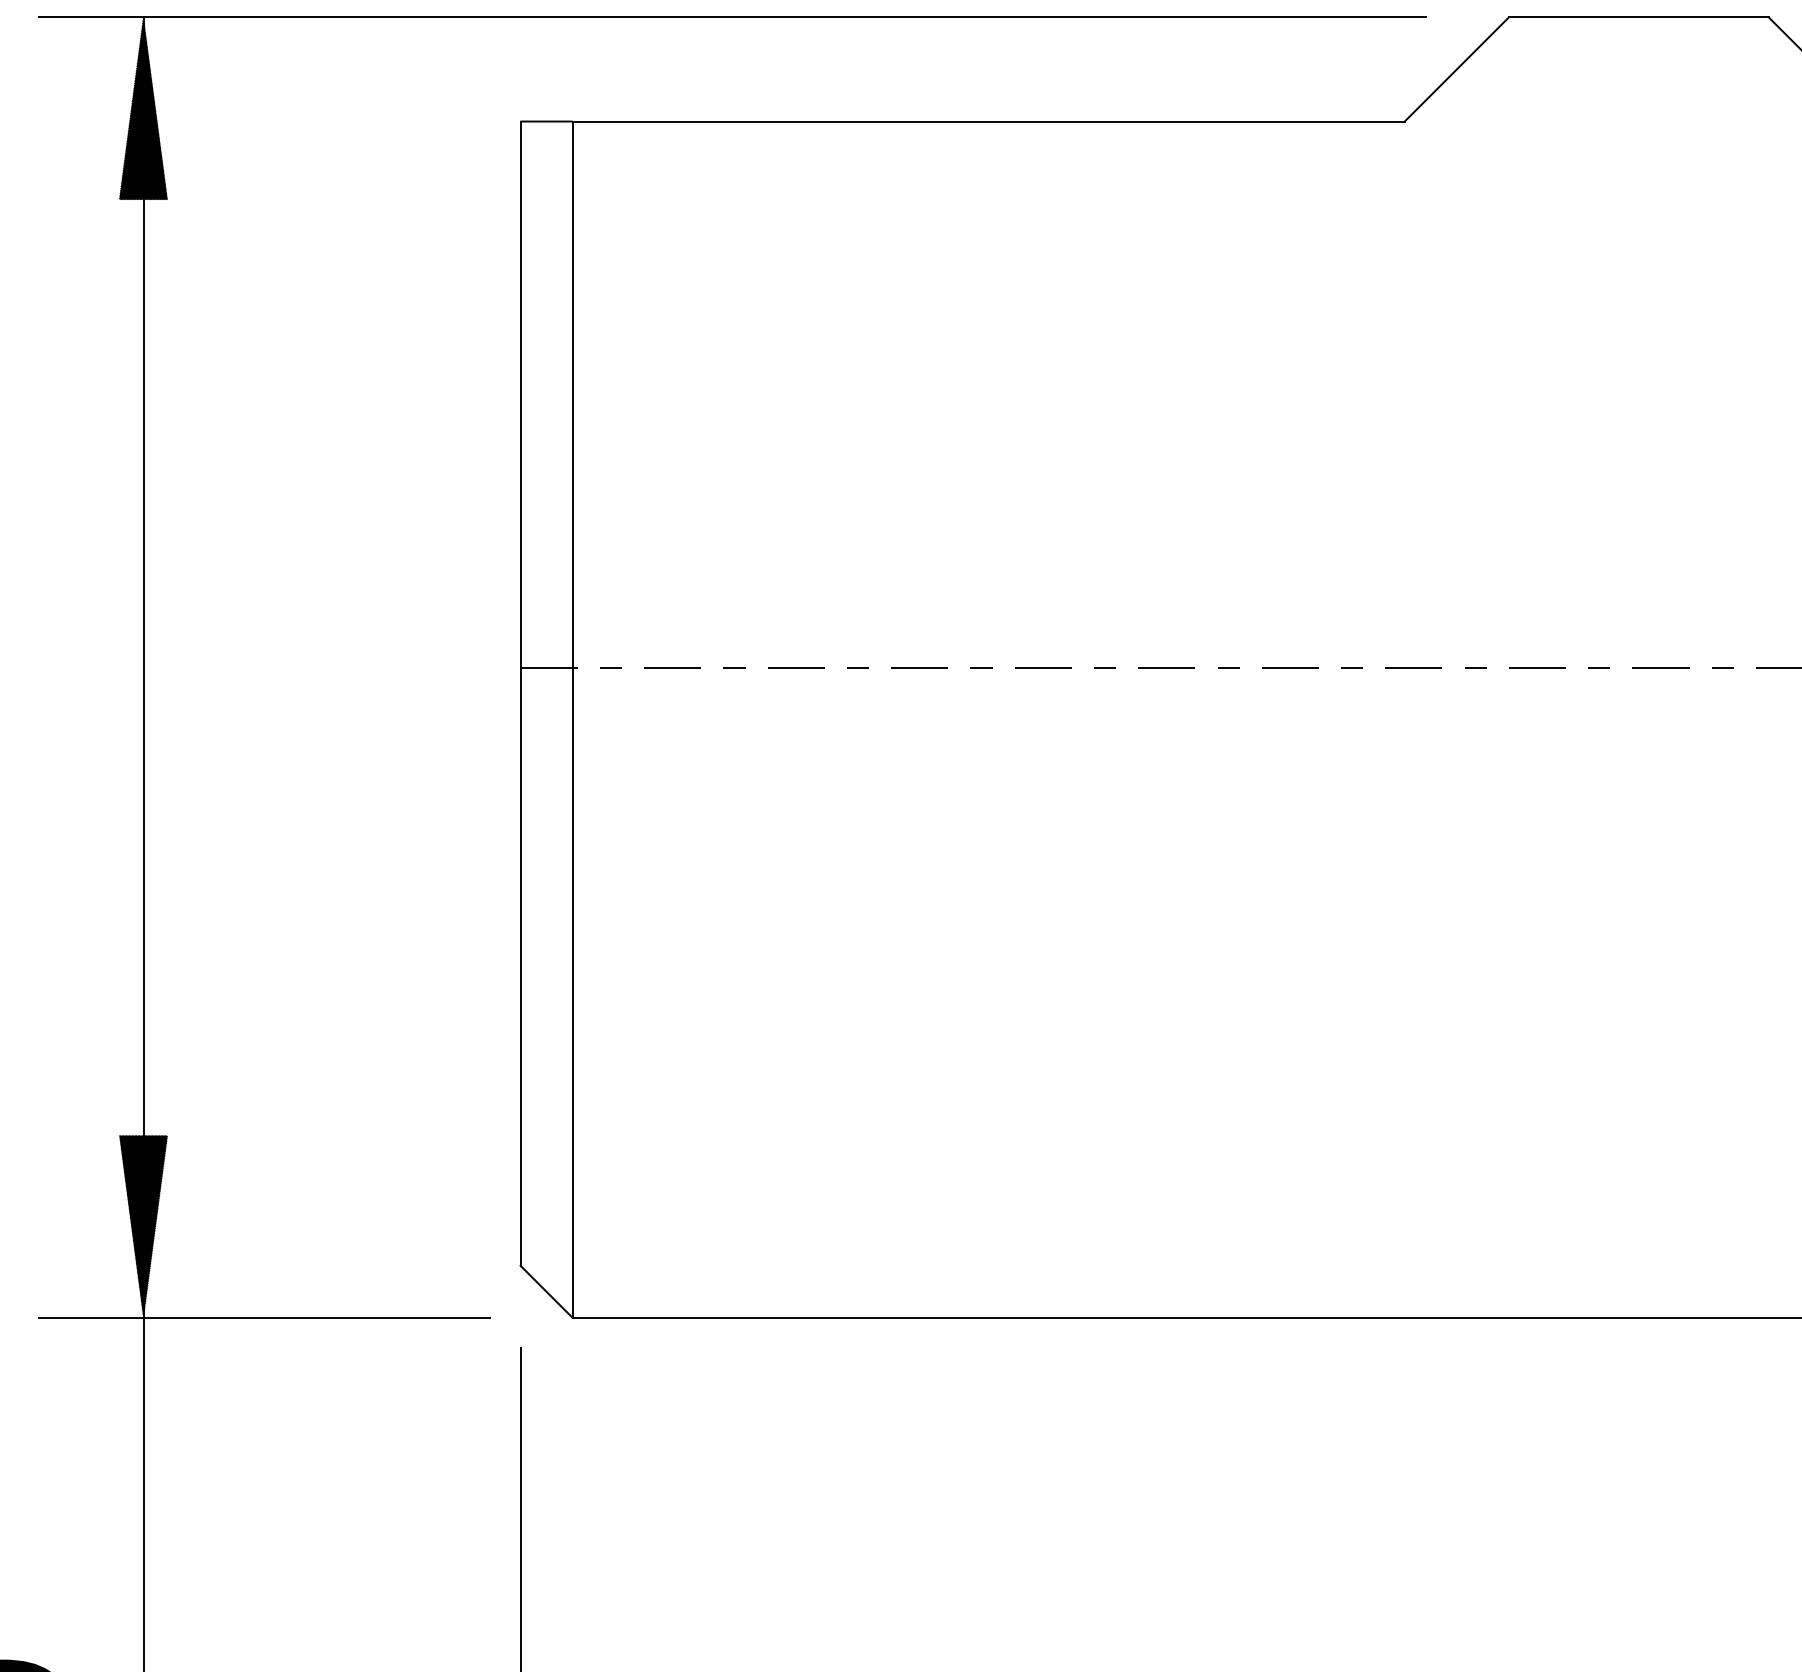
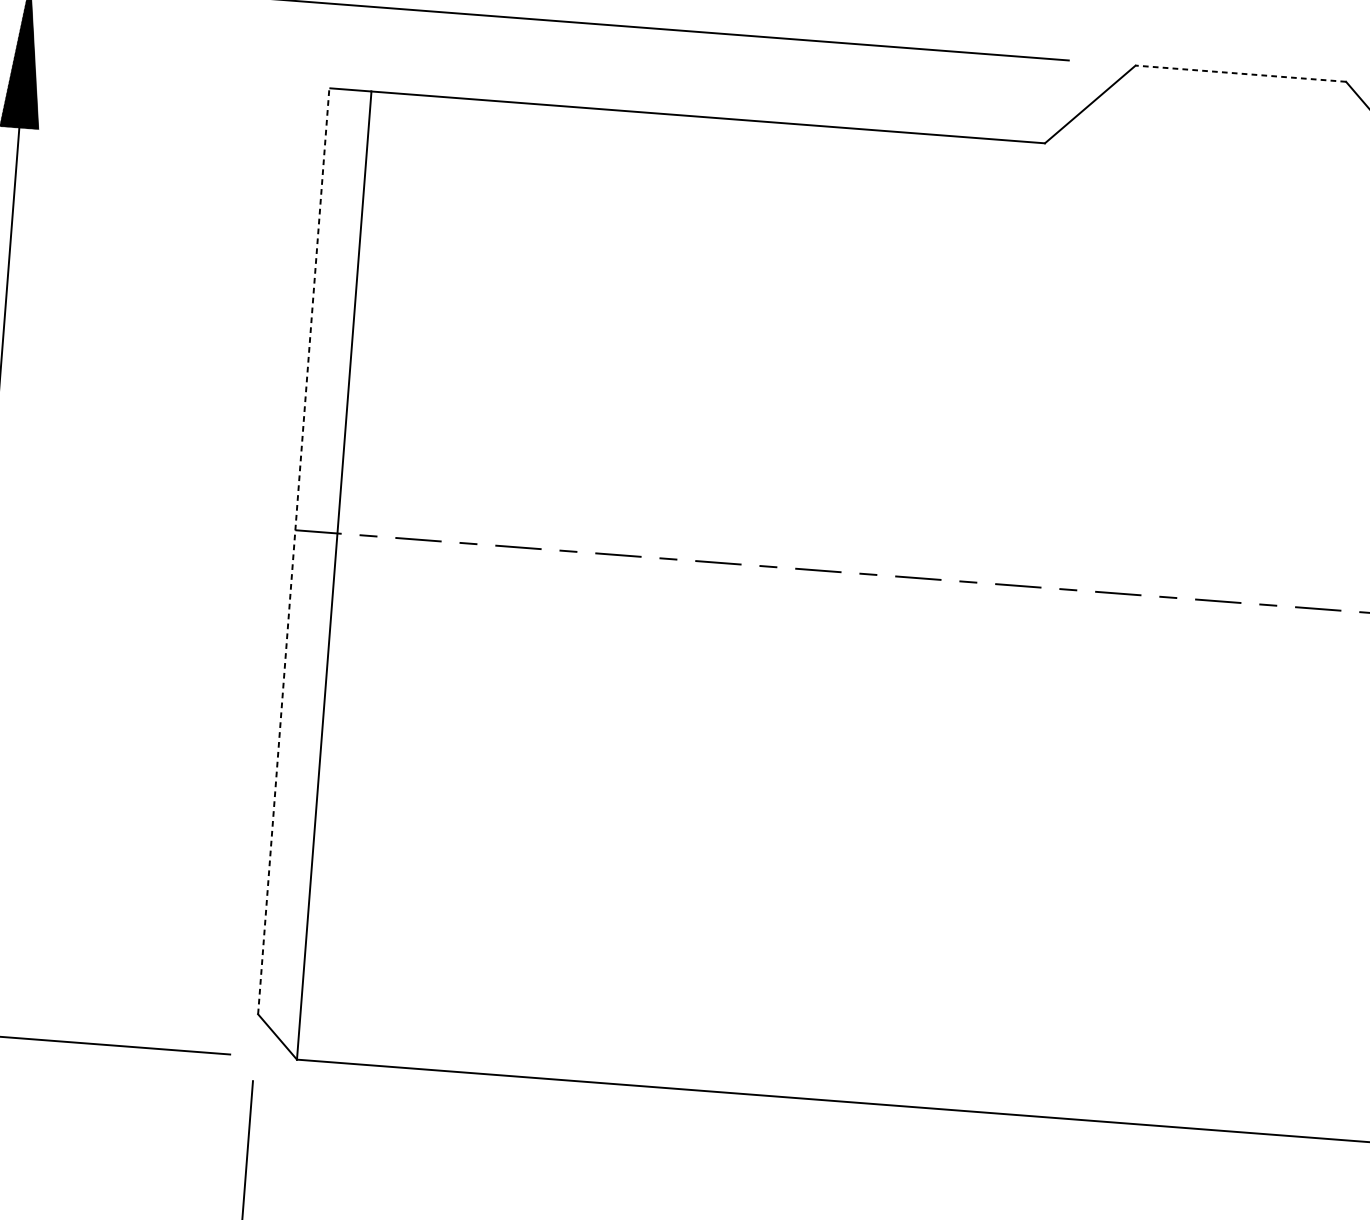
line: (1638, 17) -> (1240, 73), solid -> dashed
line: (520, 693) -> (293, 551), solid -> dashed

